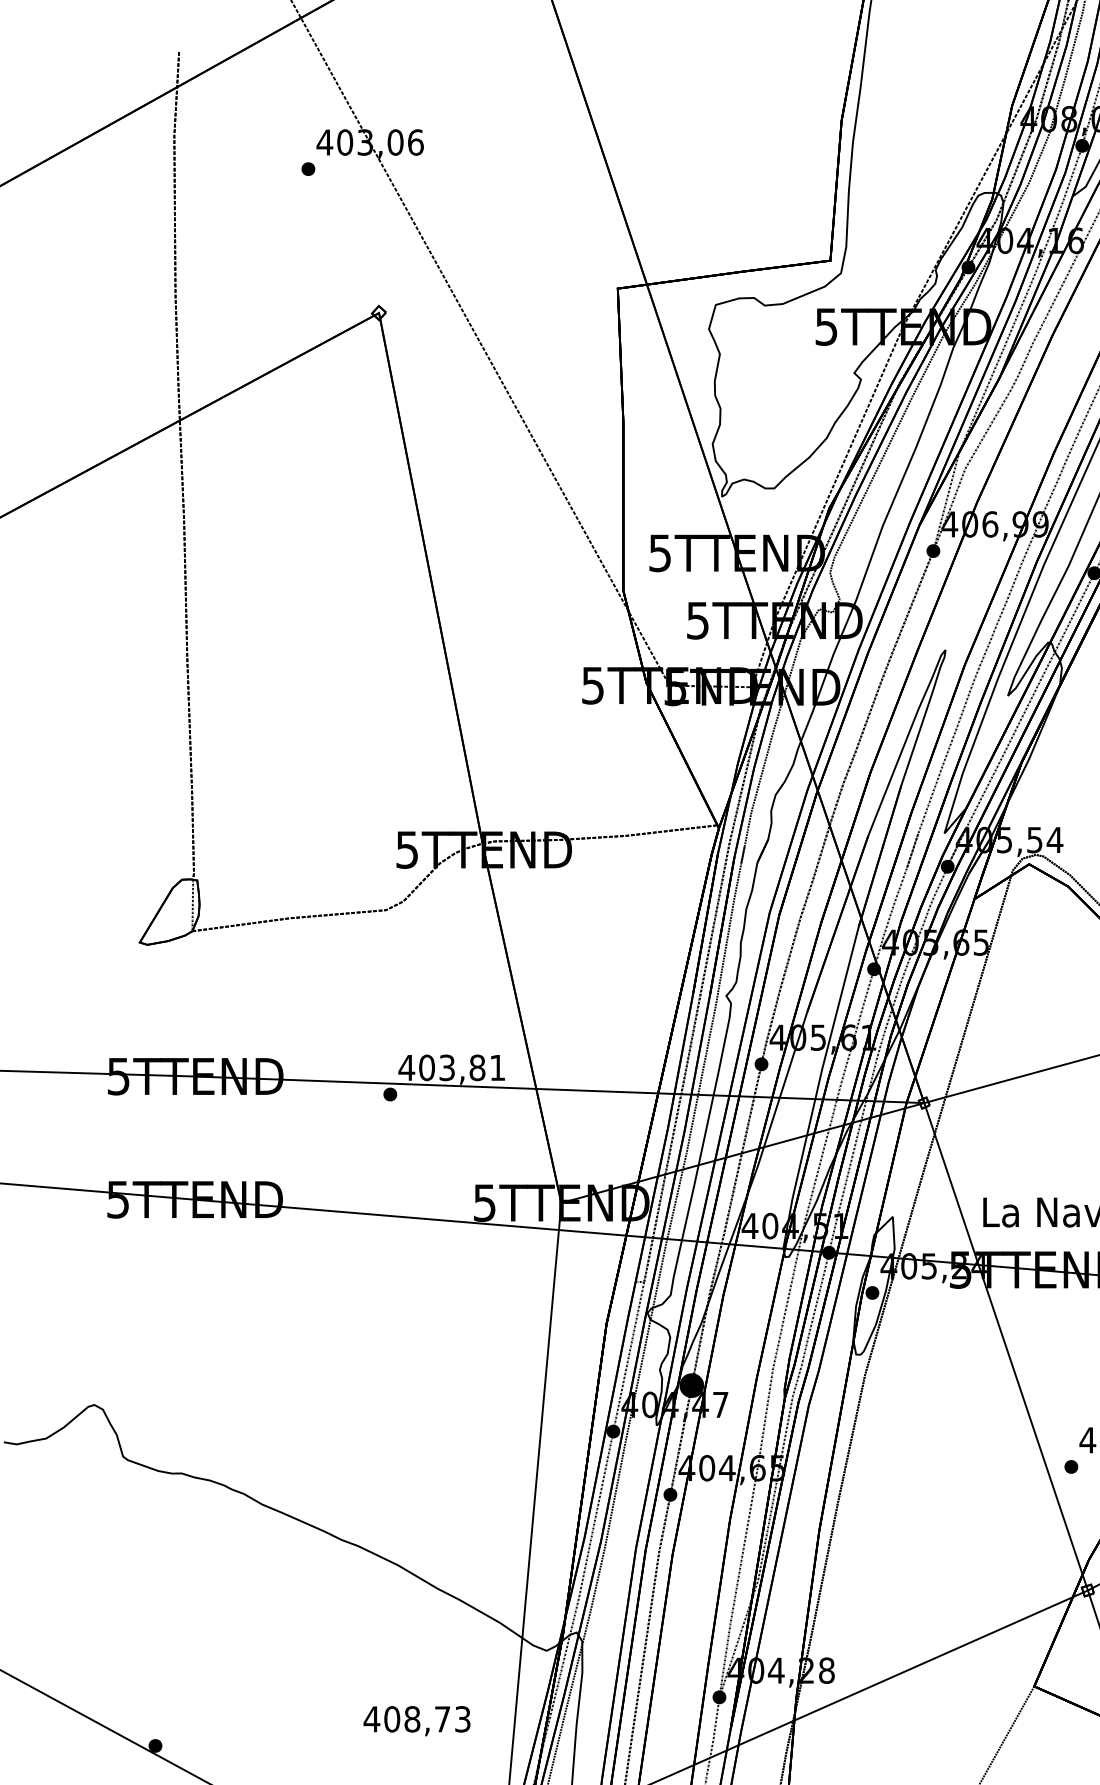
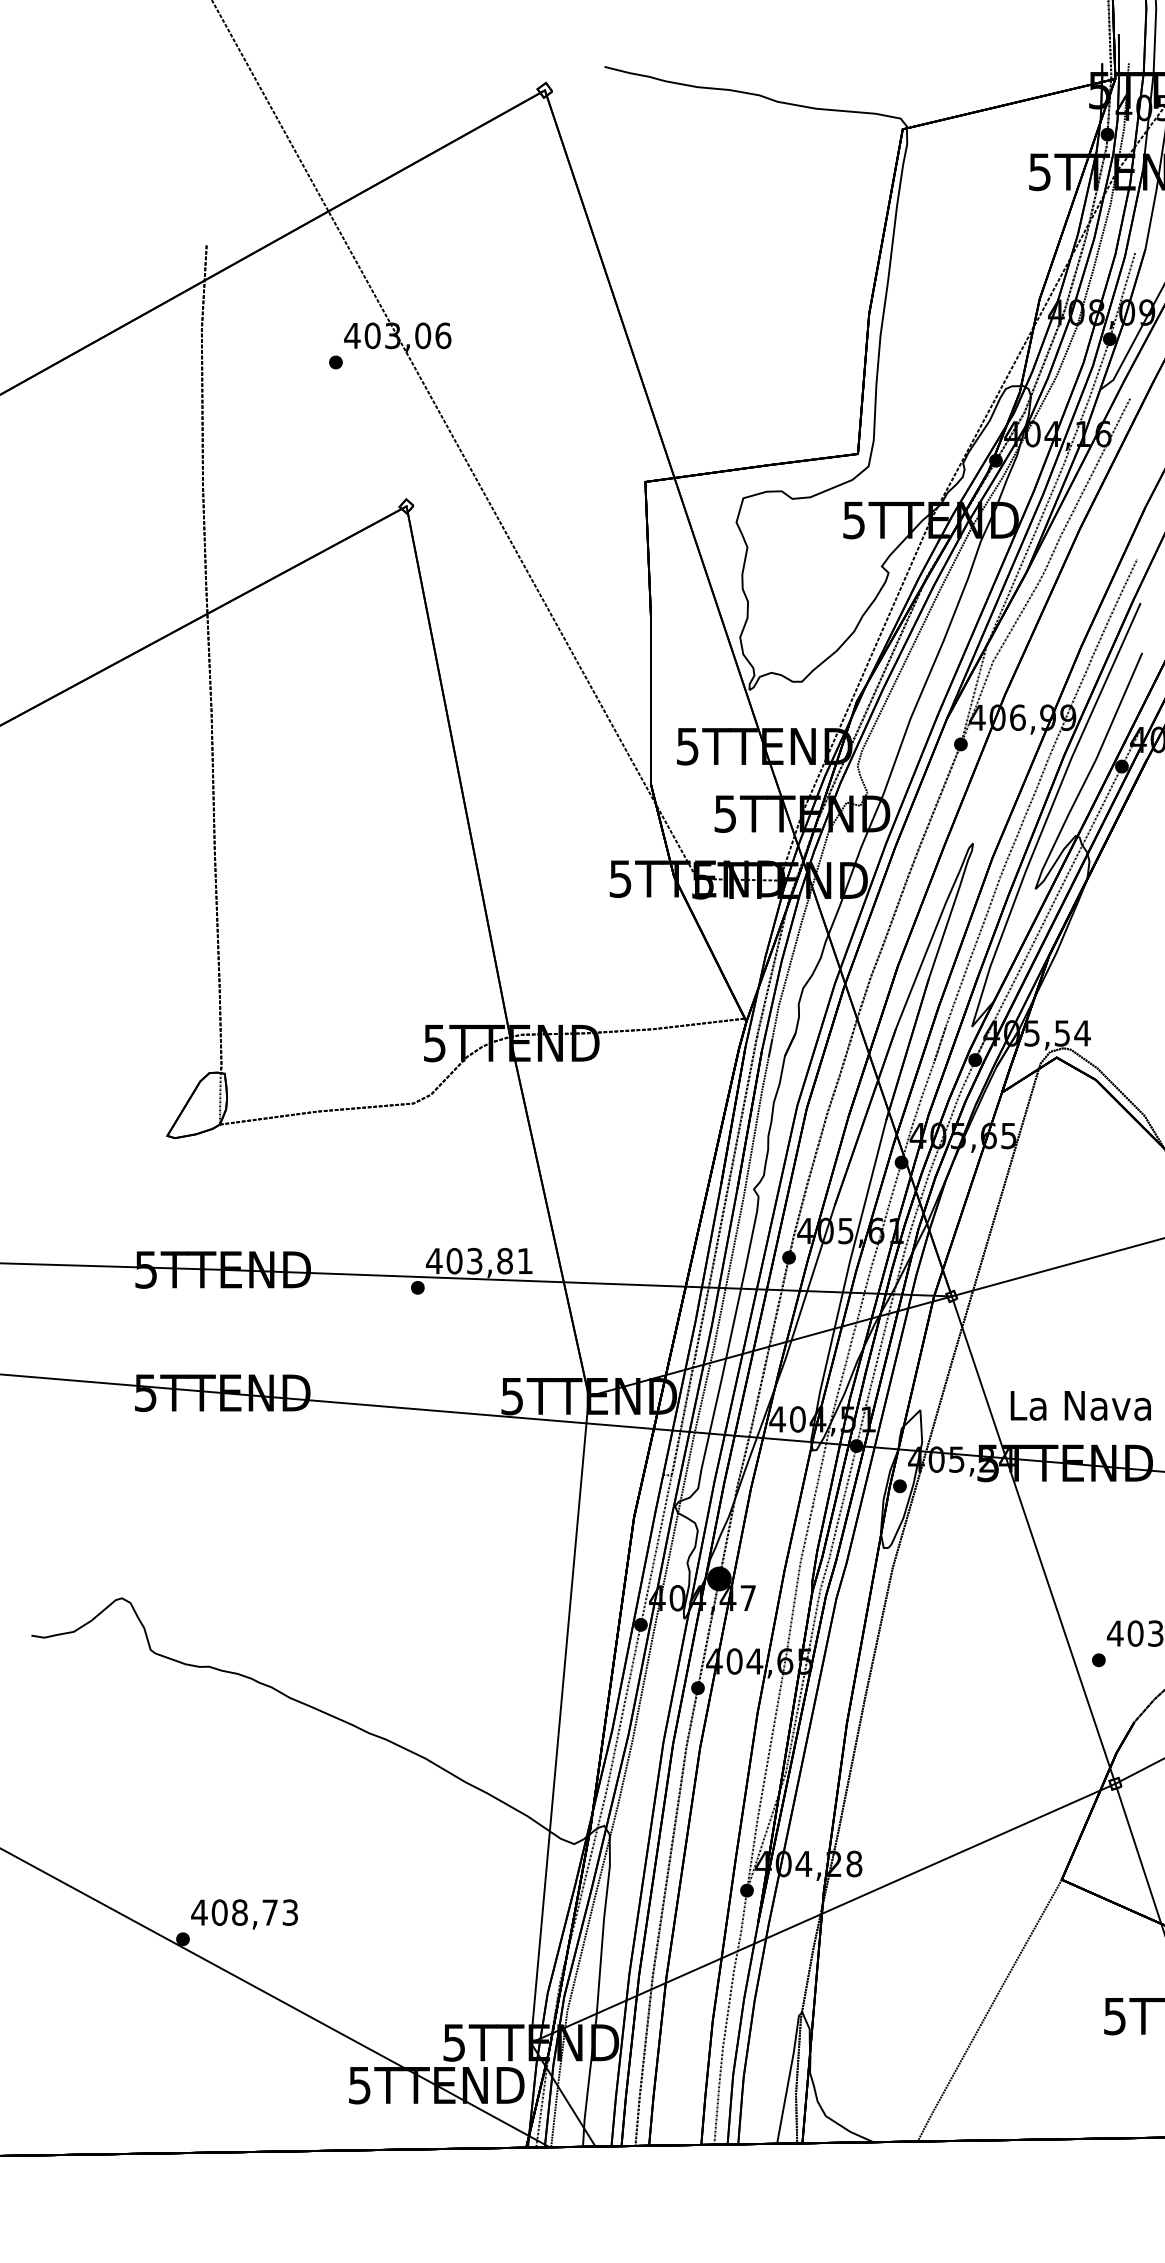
text: (416, 1721) -> (244, 1914), moved

